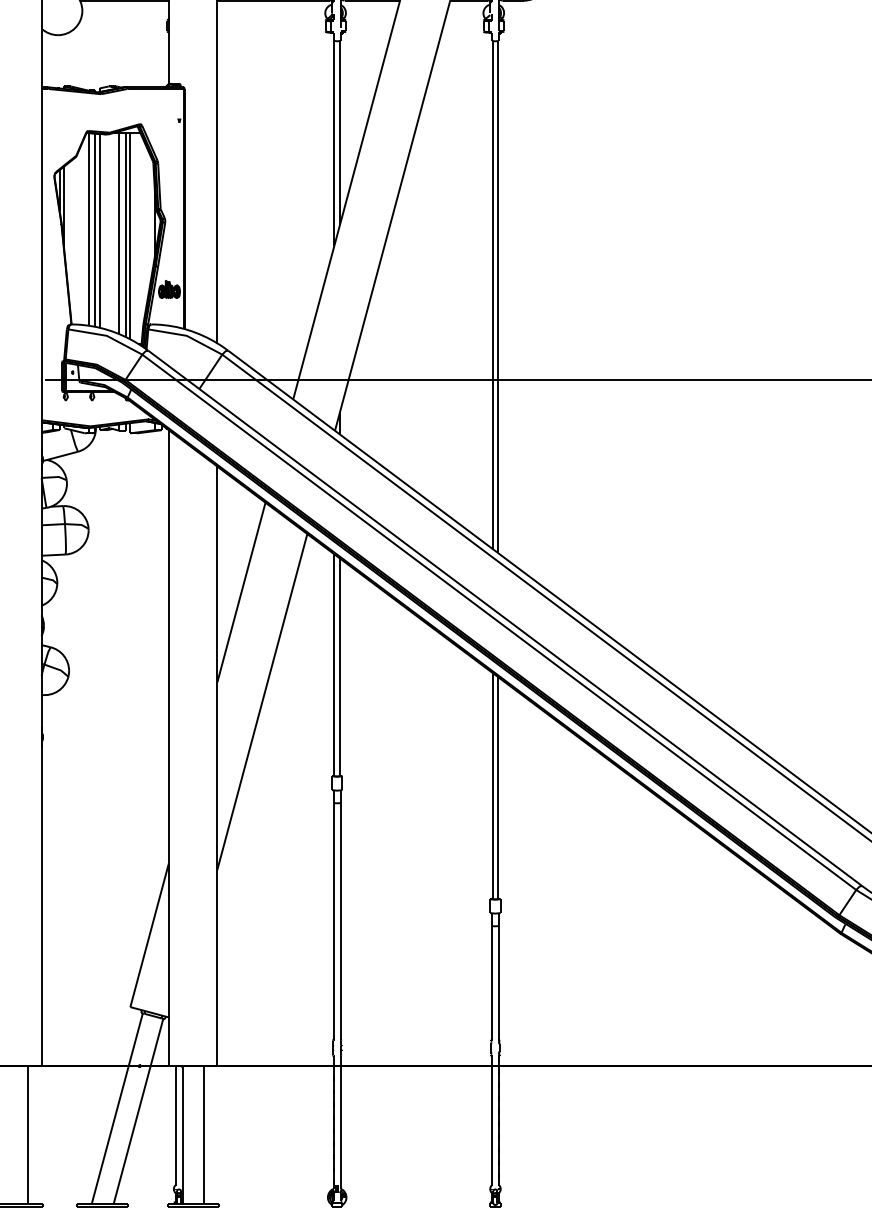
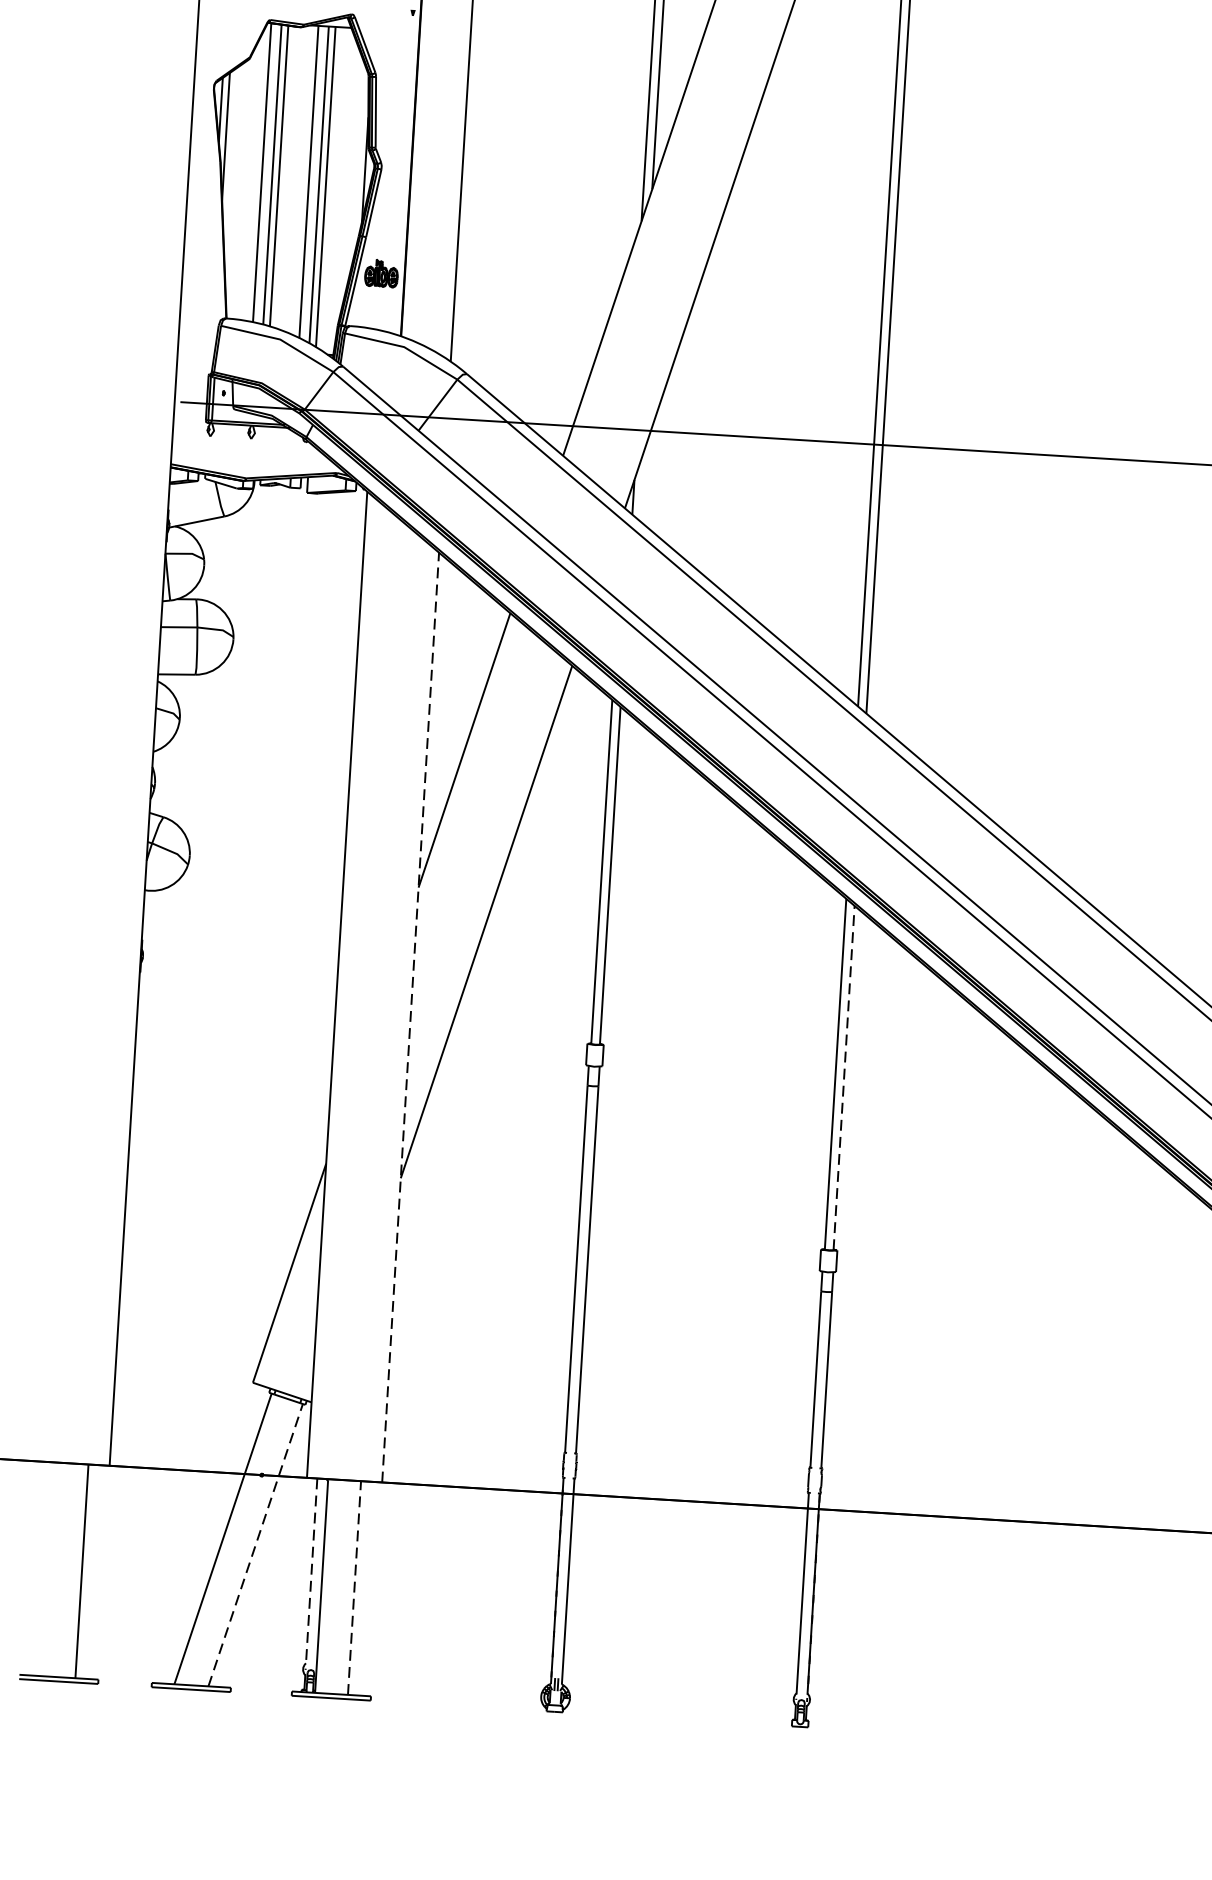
line: (217, 766) -> (410, 1017), solid -> dashed
line: (498, 788) -> (844, 1078), solid -> dashed
line: (138, 1111) -> (255, 1545), solid -> dashed
line: (175, 1126) -> (311, 1572), solid -> dashed
line: (203, 1135) -> (354, 1588), solid -> dashed

